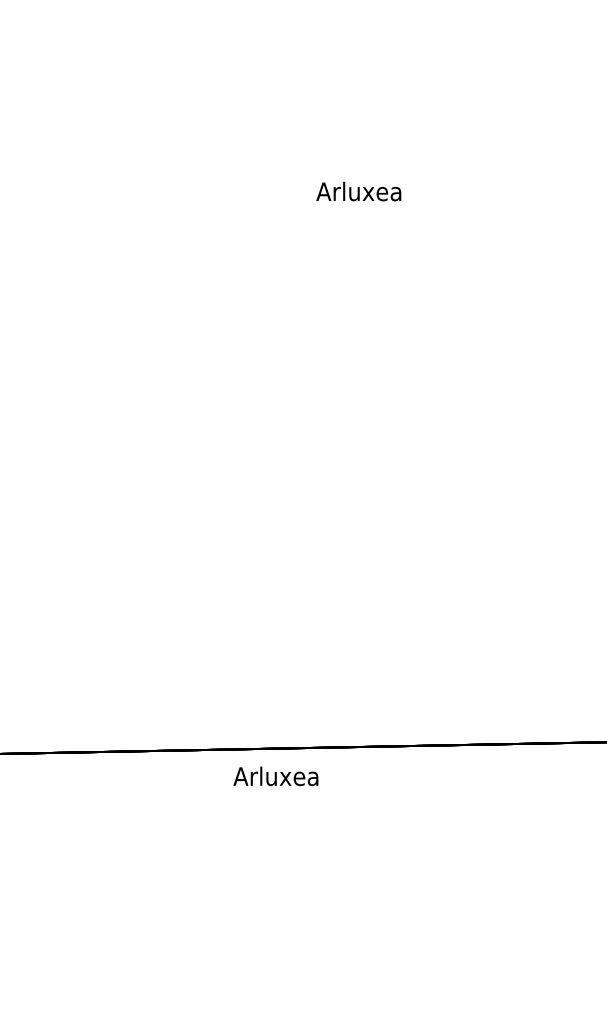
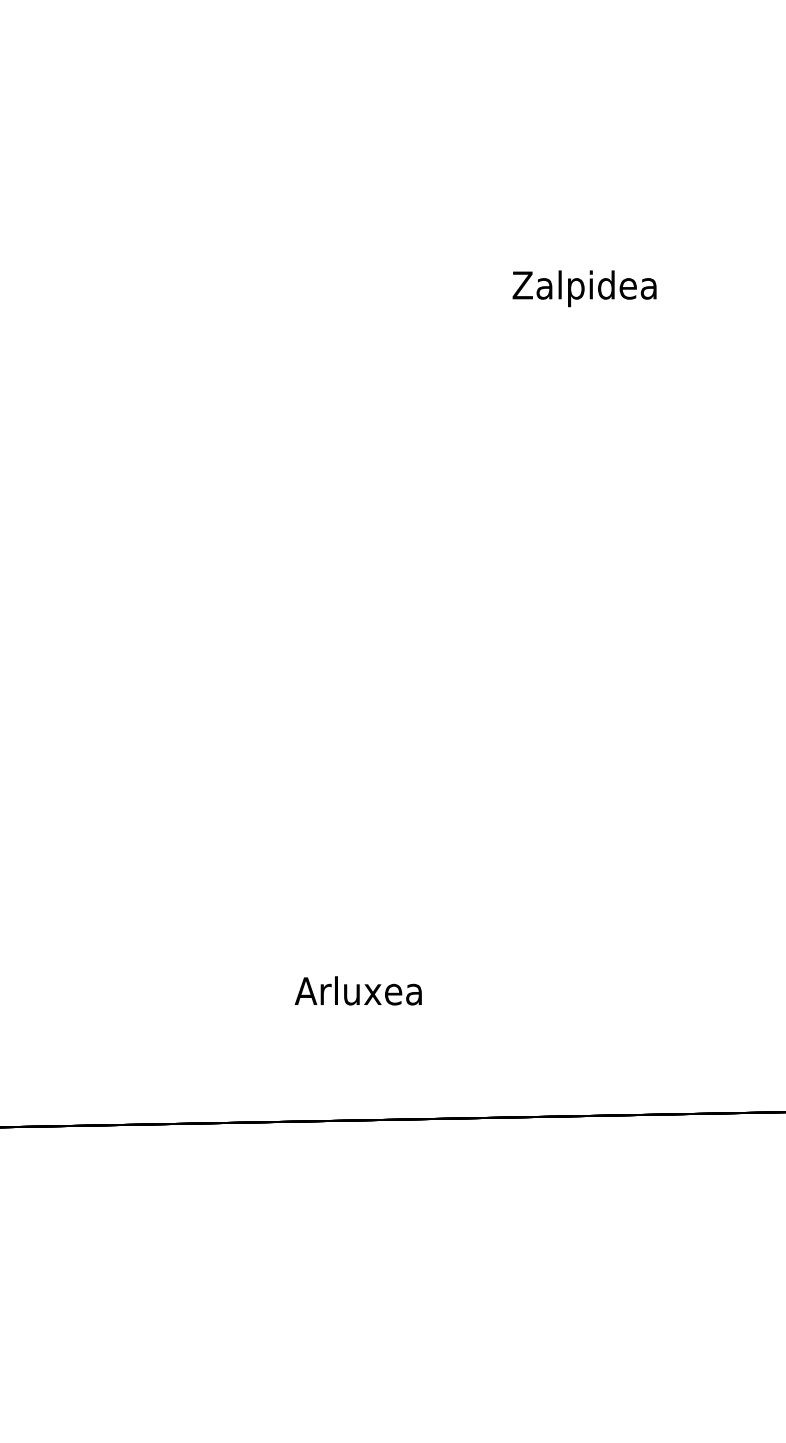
text: (359, 193) -> (585, 287), Arluxea -> Zalpidea
text: (275, 776) -> (357, 991), moved

